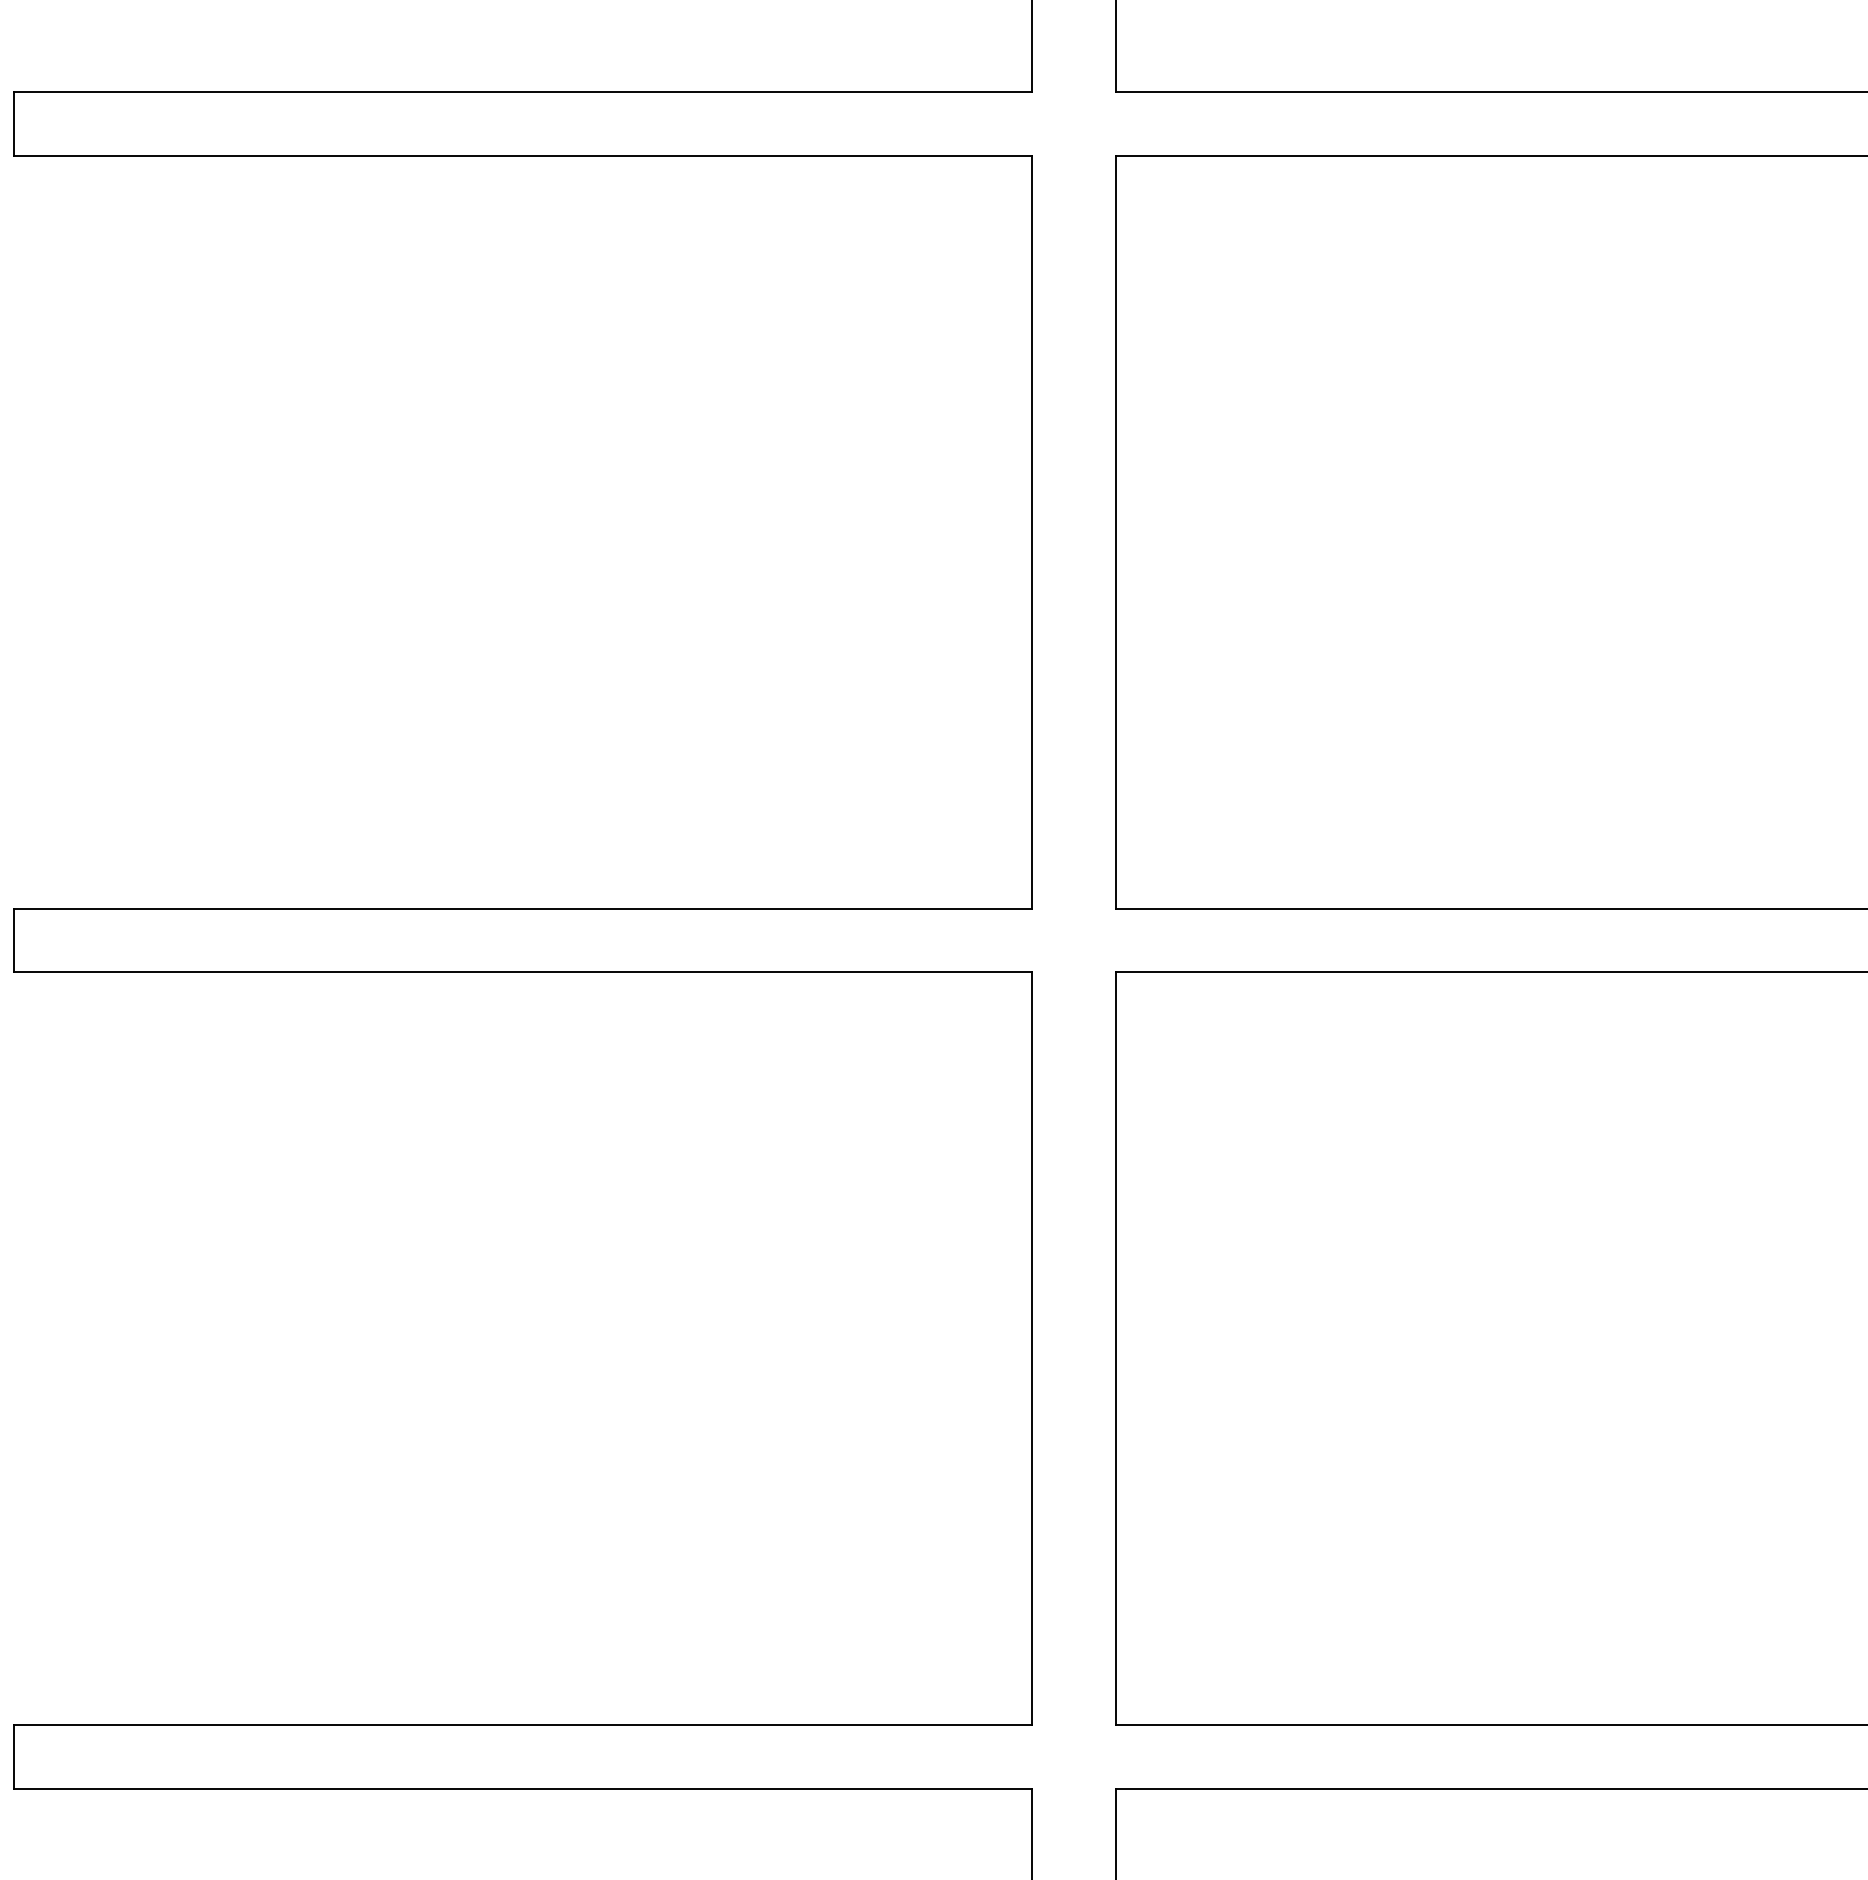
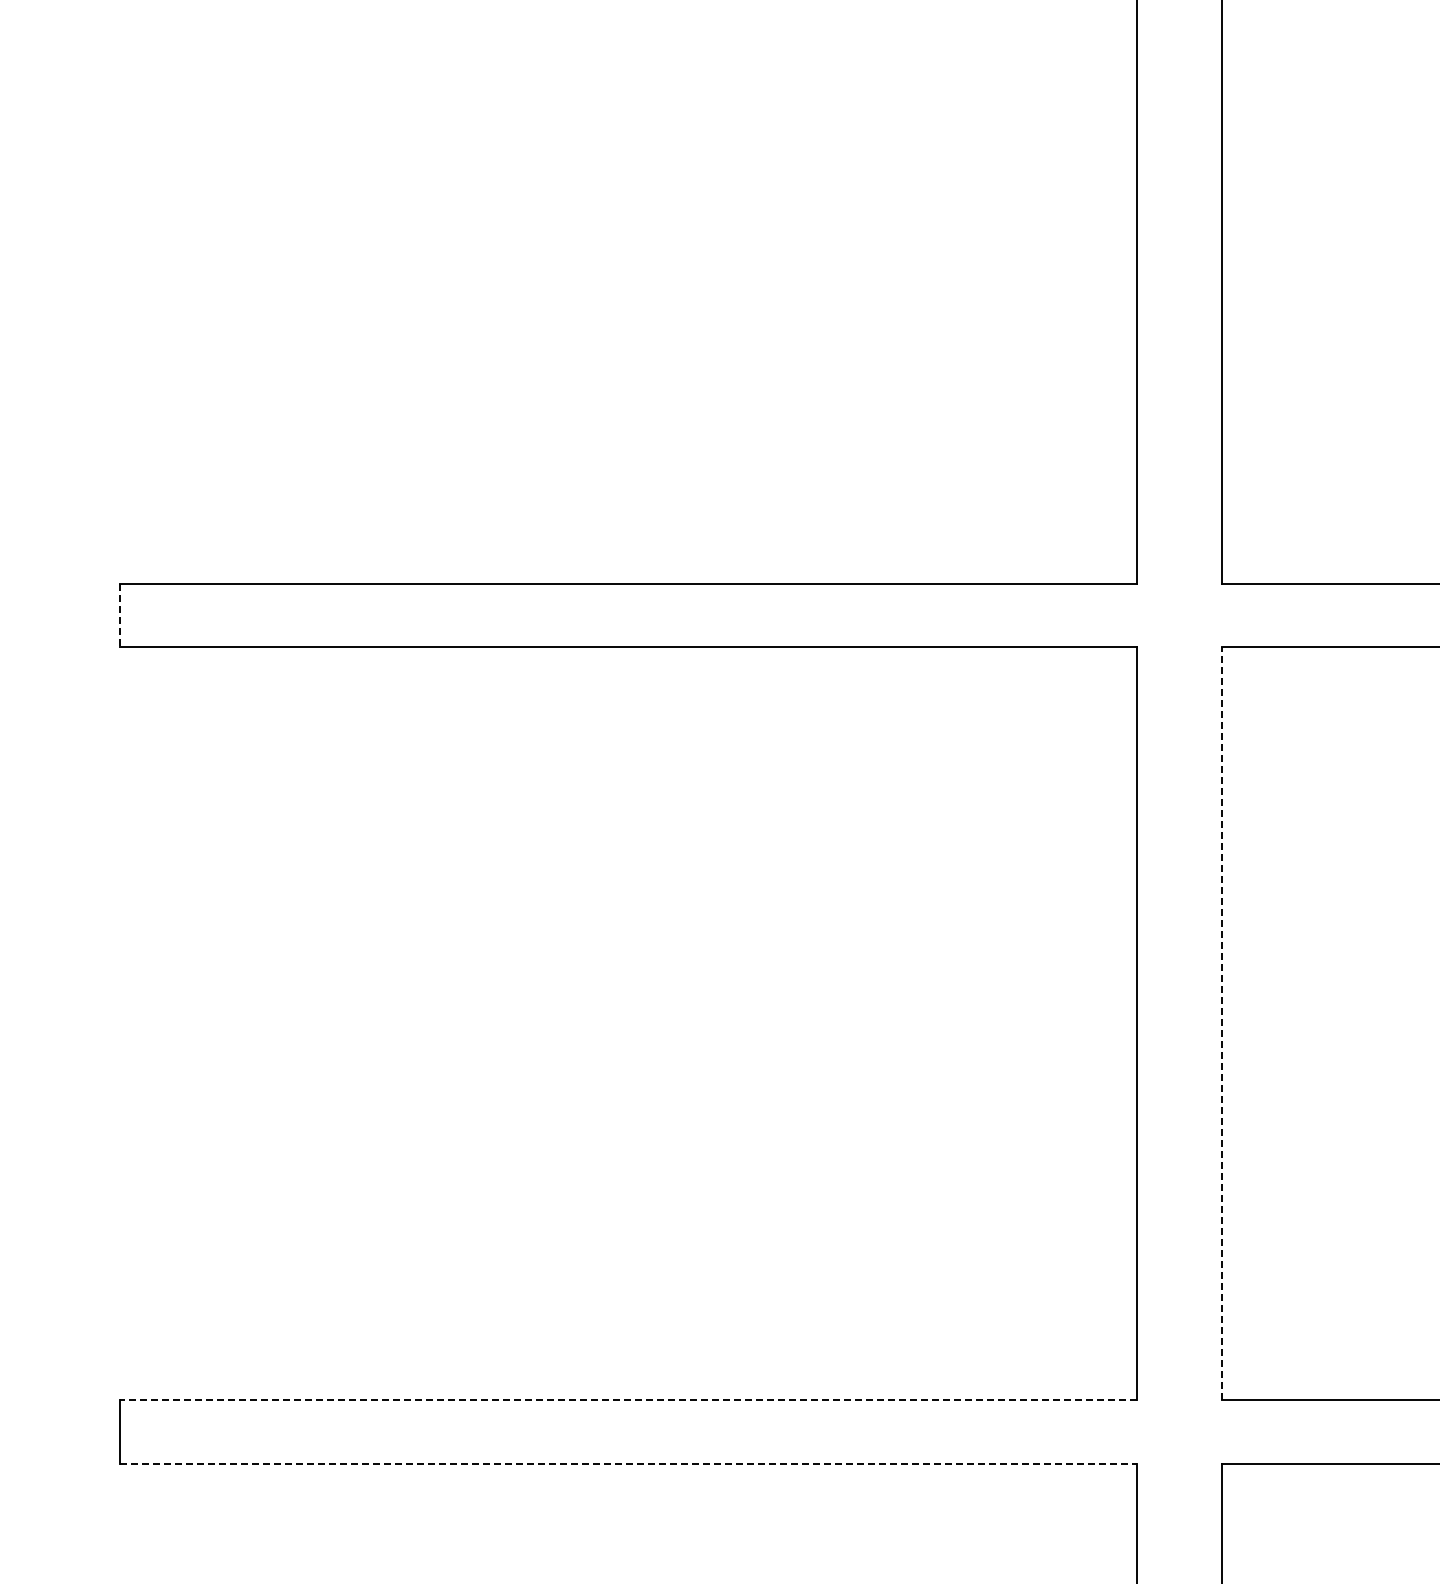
line: (13, 940) -> (119, 615), solid -> dashed
line: (1116, 1348) -> (1222, 1023), solid -> dashed
line: (522, 1725) -> (628, 1400), solid -> dashed
line: (522, 1788) -> (628, 1463), solid -> dashed

